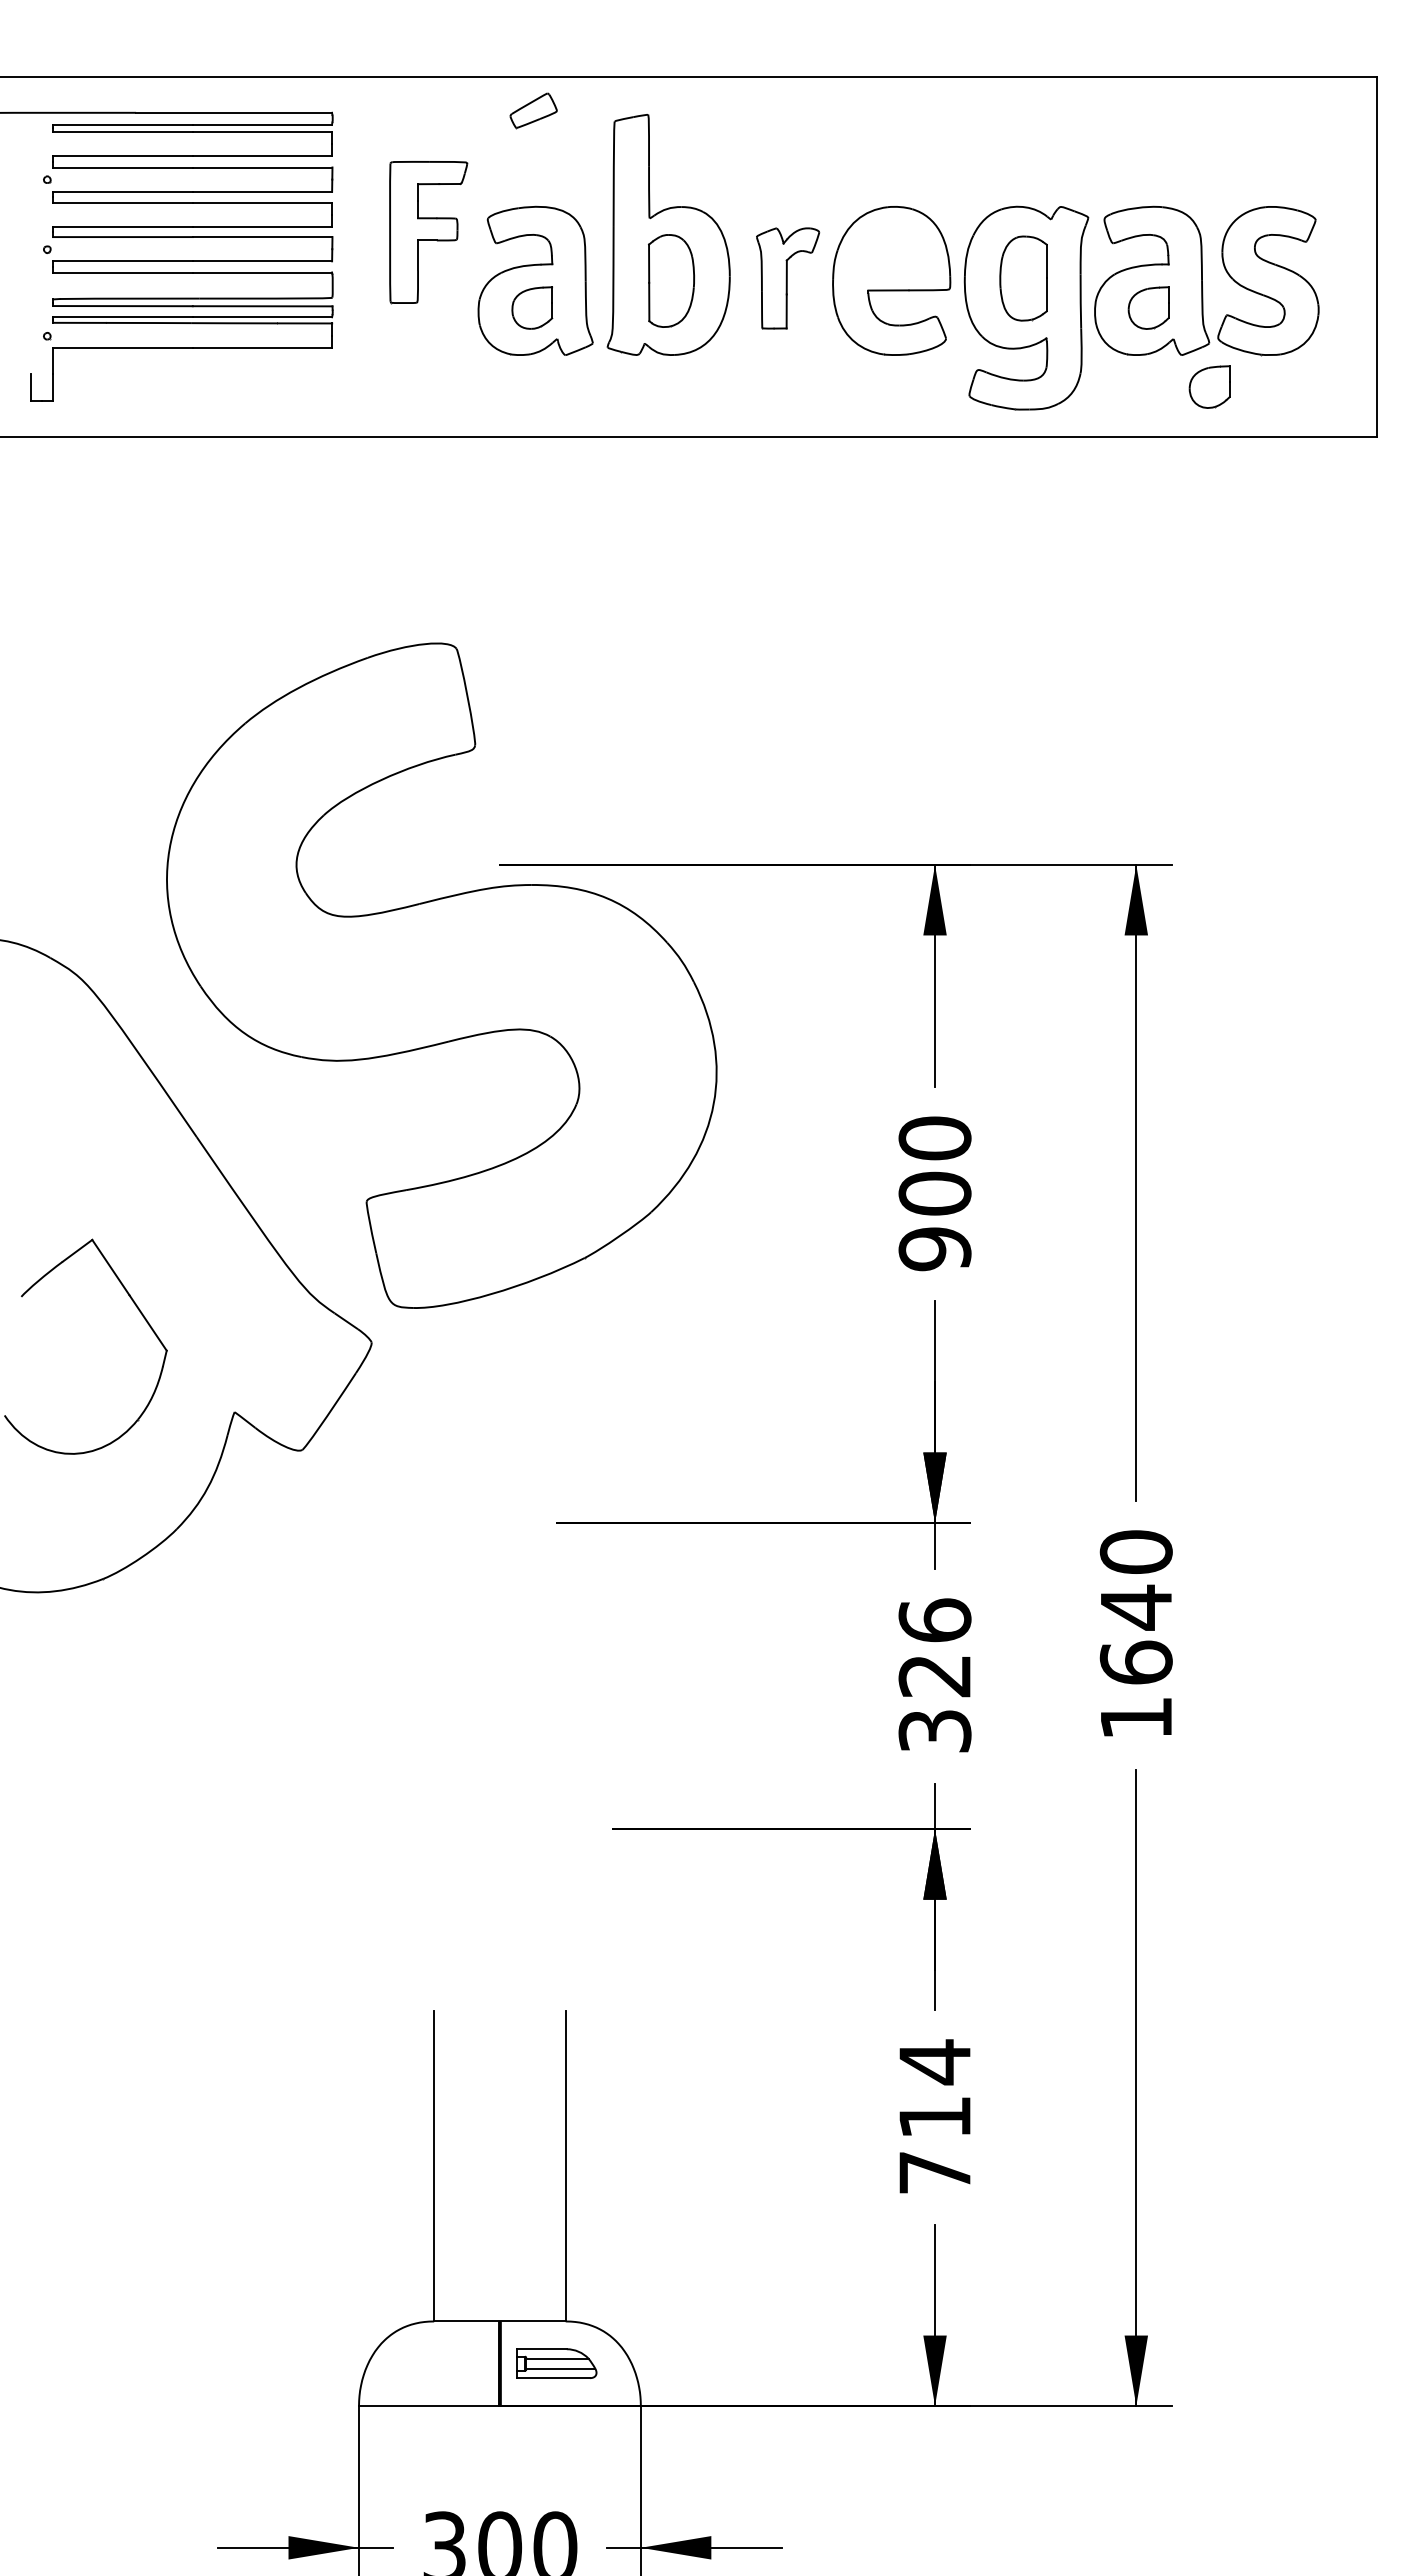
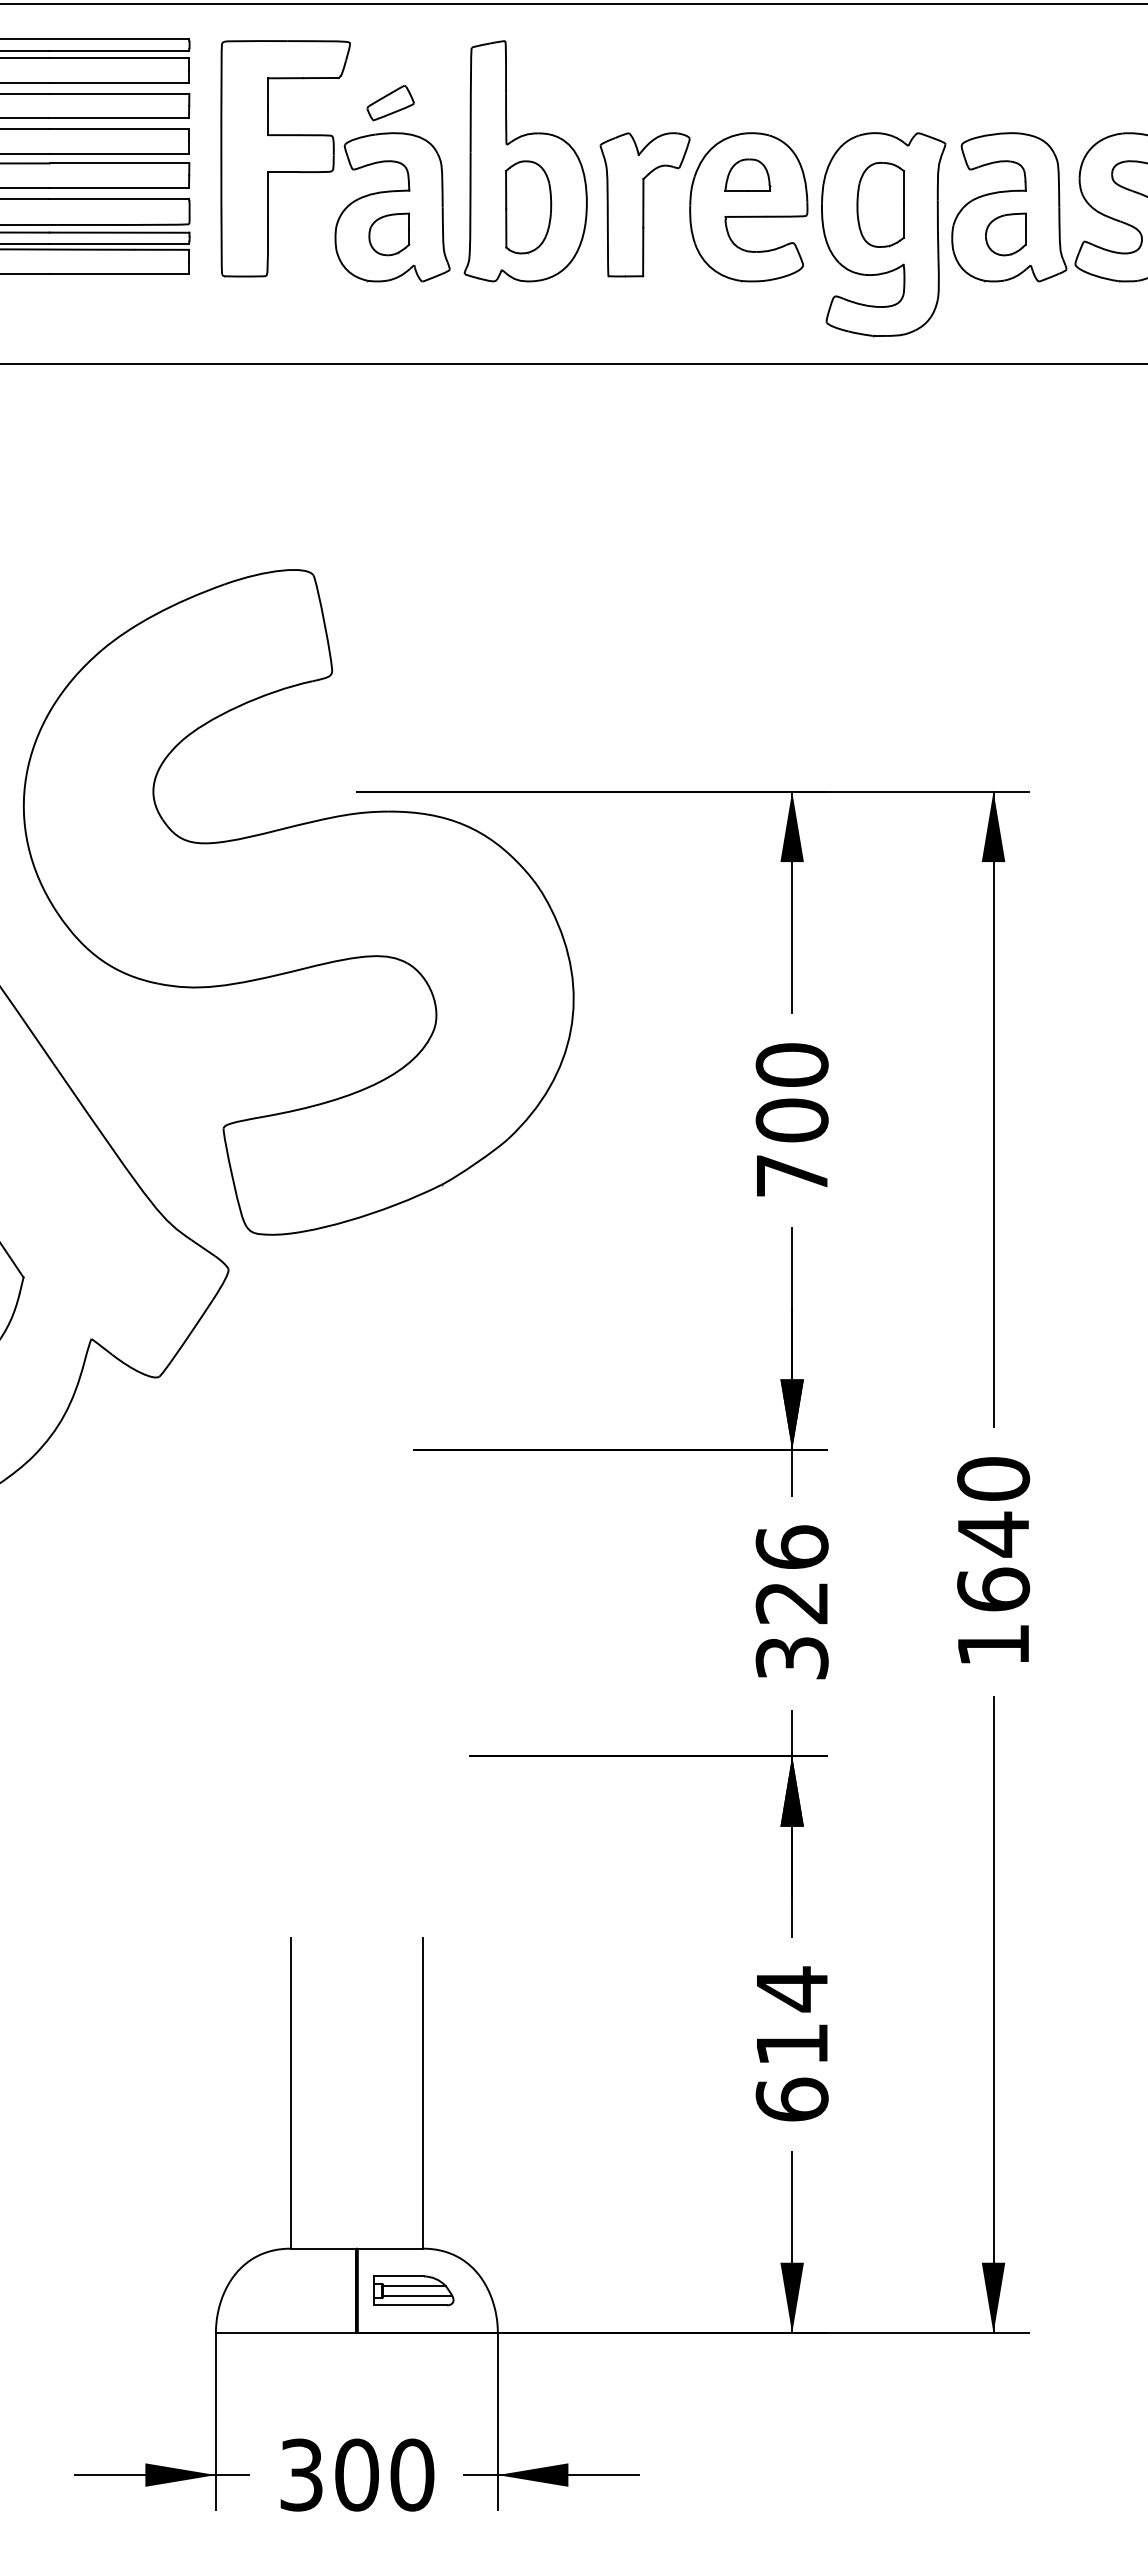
part: (533, 110) -> (390, 102), moved
part: (428, 232) -> (285, 158), size x1.67
part: (890, 248) -> (747, 174), added
part: (787, 278) -> (644, 204), size x1.43
part: (1209, 386) -> (1066, 312), removed
text: (934, 1249) -> (791, 1176), 900 -> 700
text: (934, 2172) -> (791, 2099), 714 -> 614

